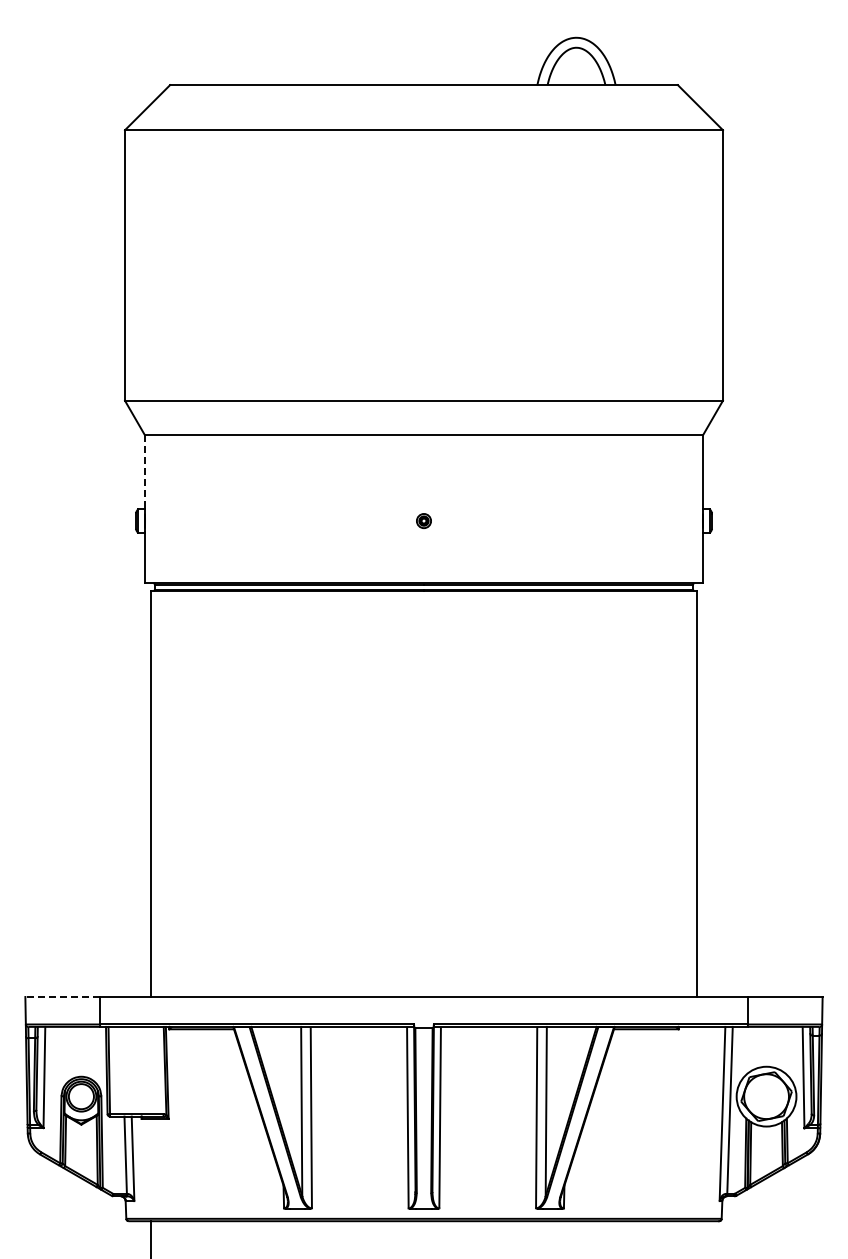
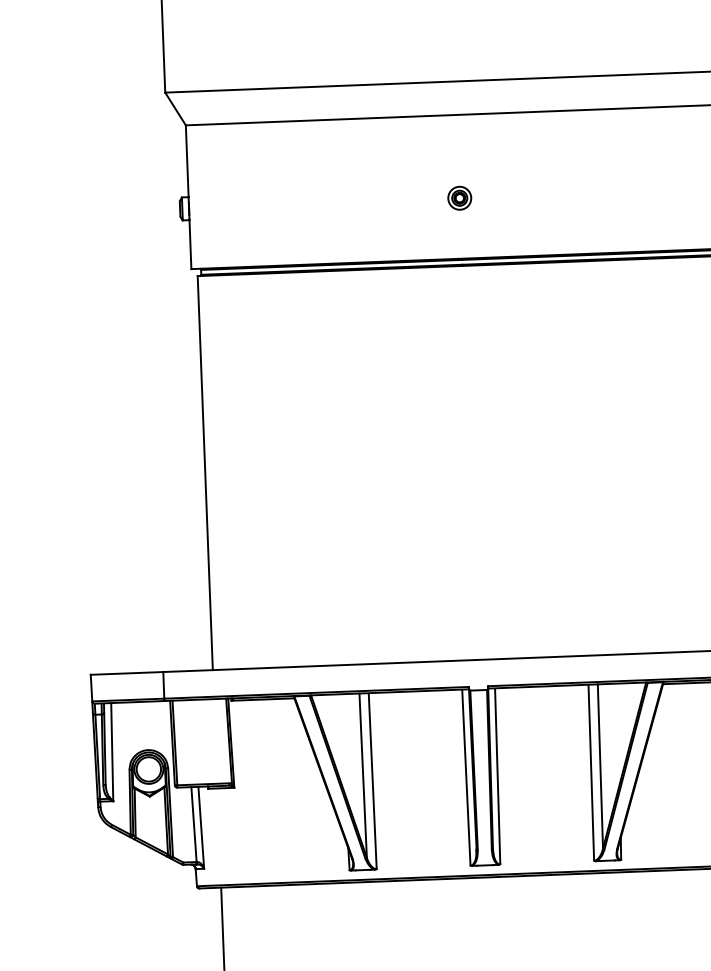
line: (144, 472) -> (186, 161), dashed -> solid
part: (423, 520) -> (459, 197), size x1.67
line: (62, 997) -> (126, 673), dashed -> solid

